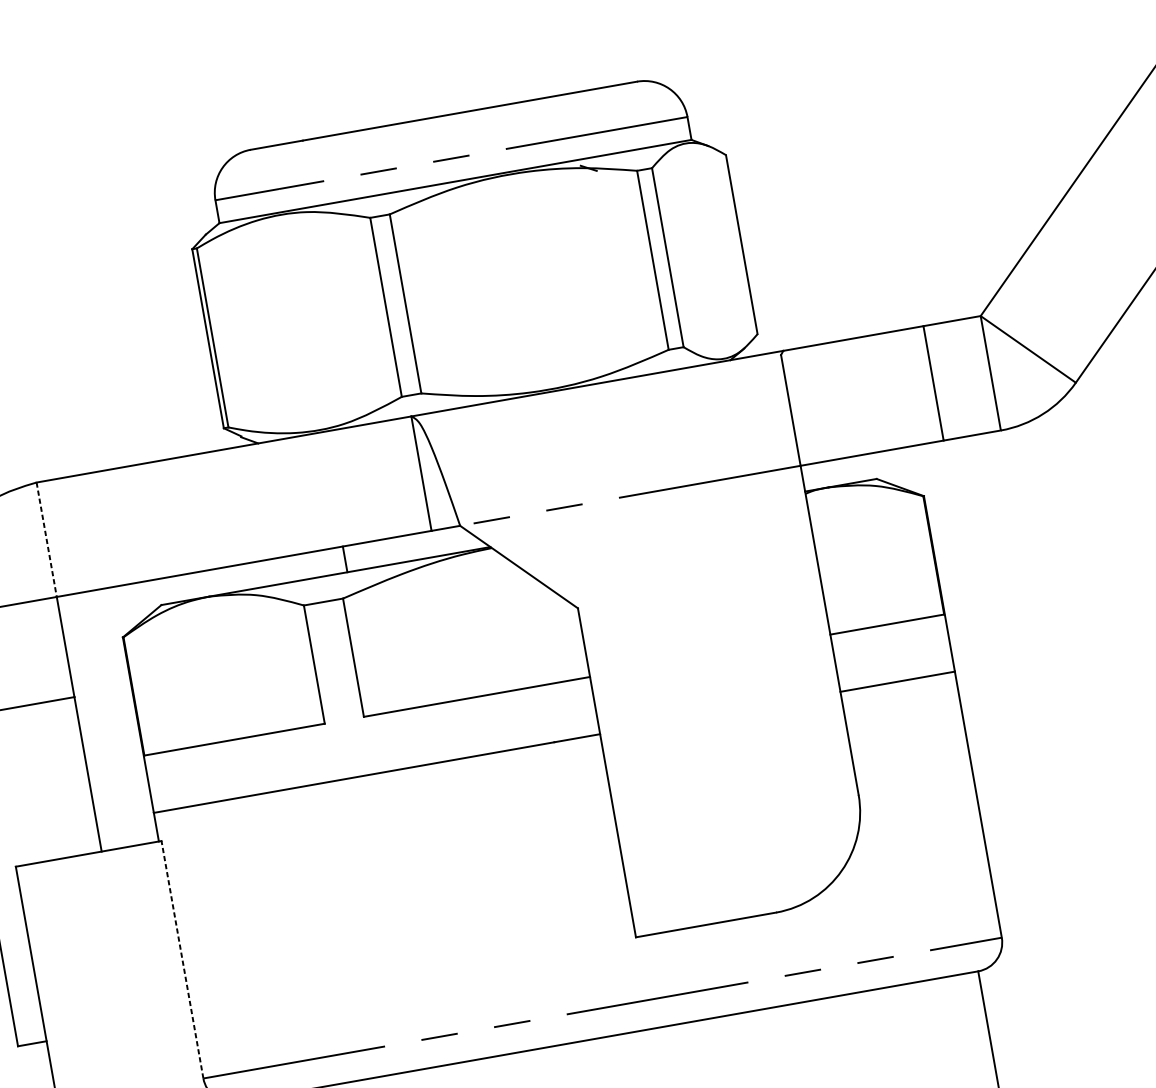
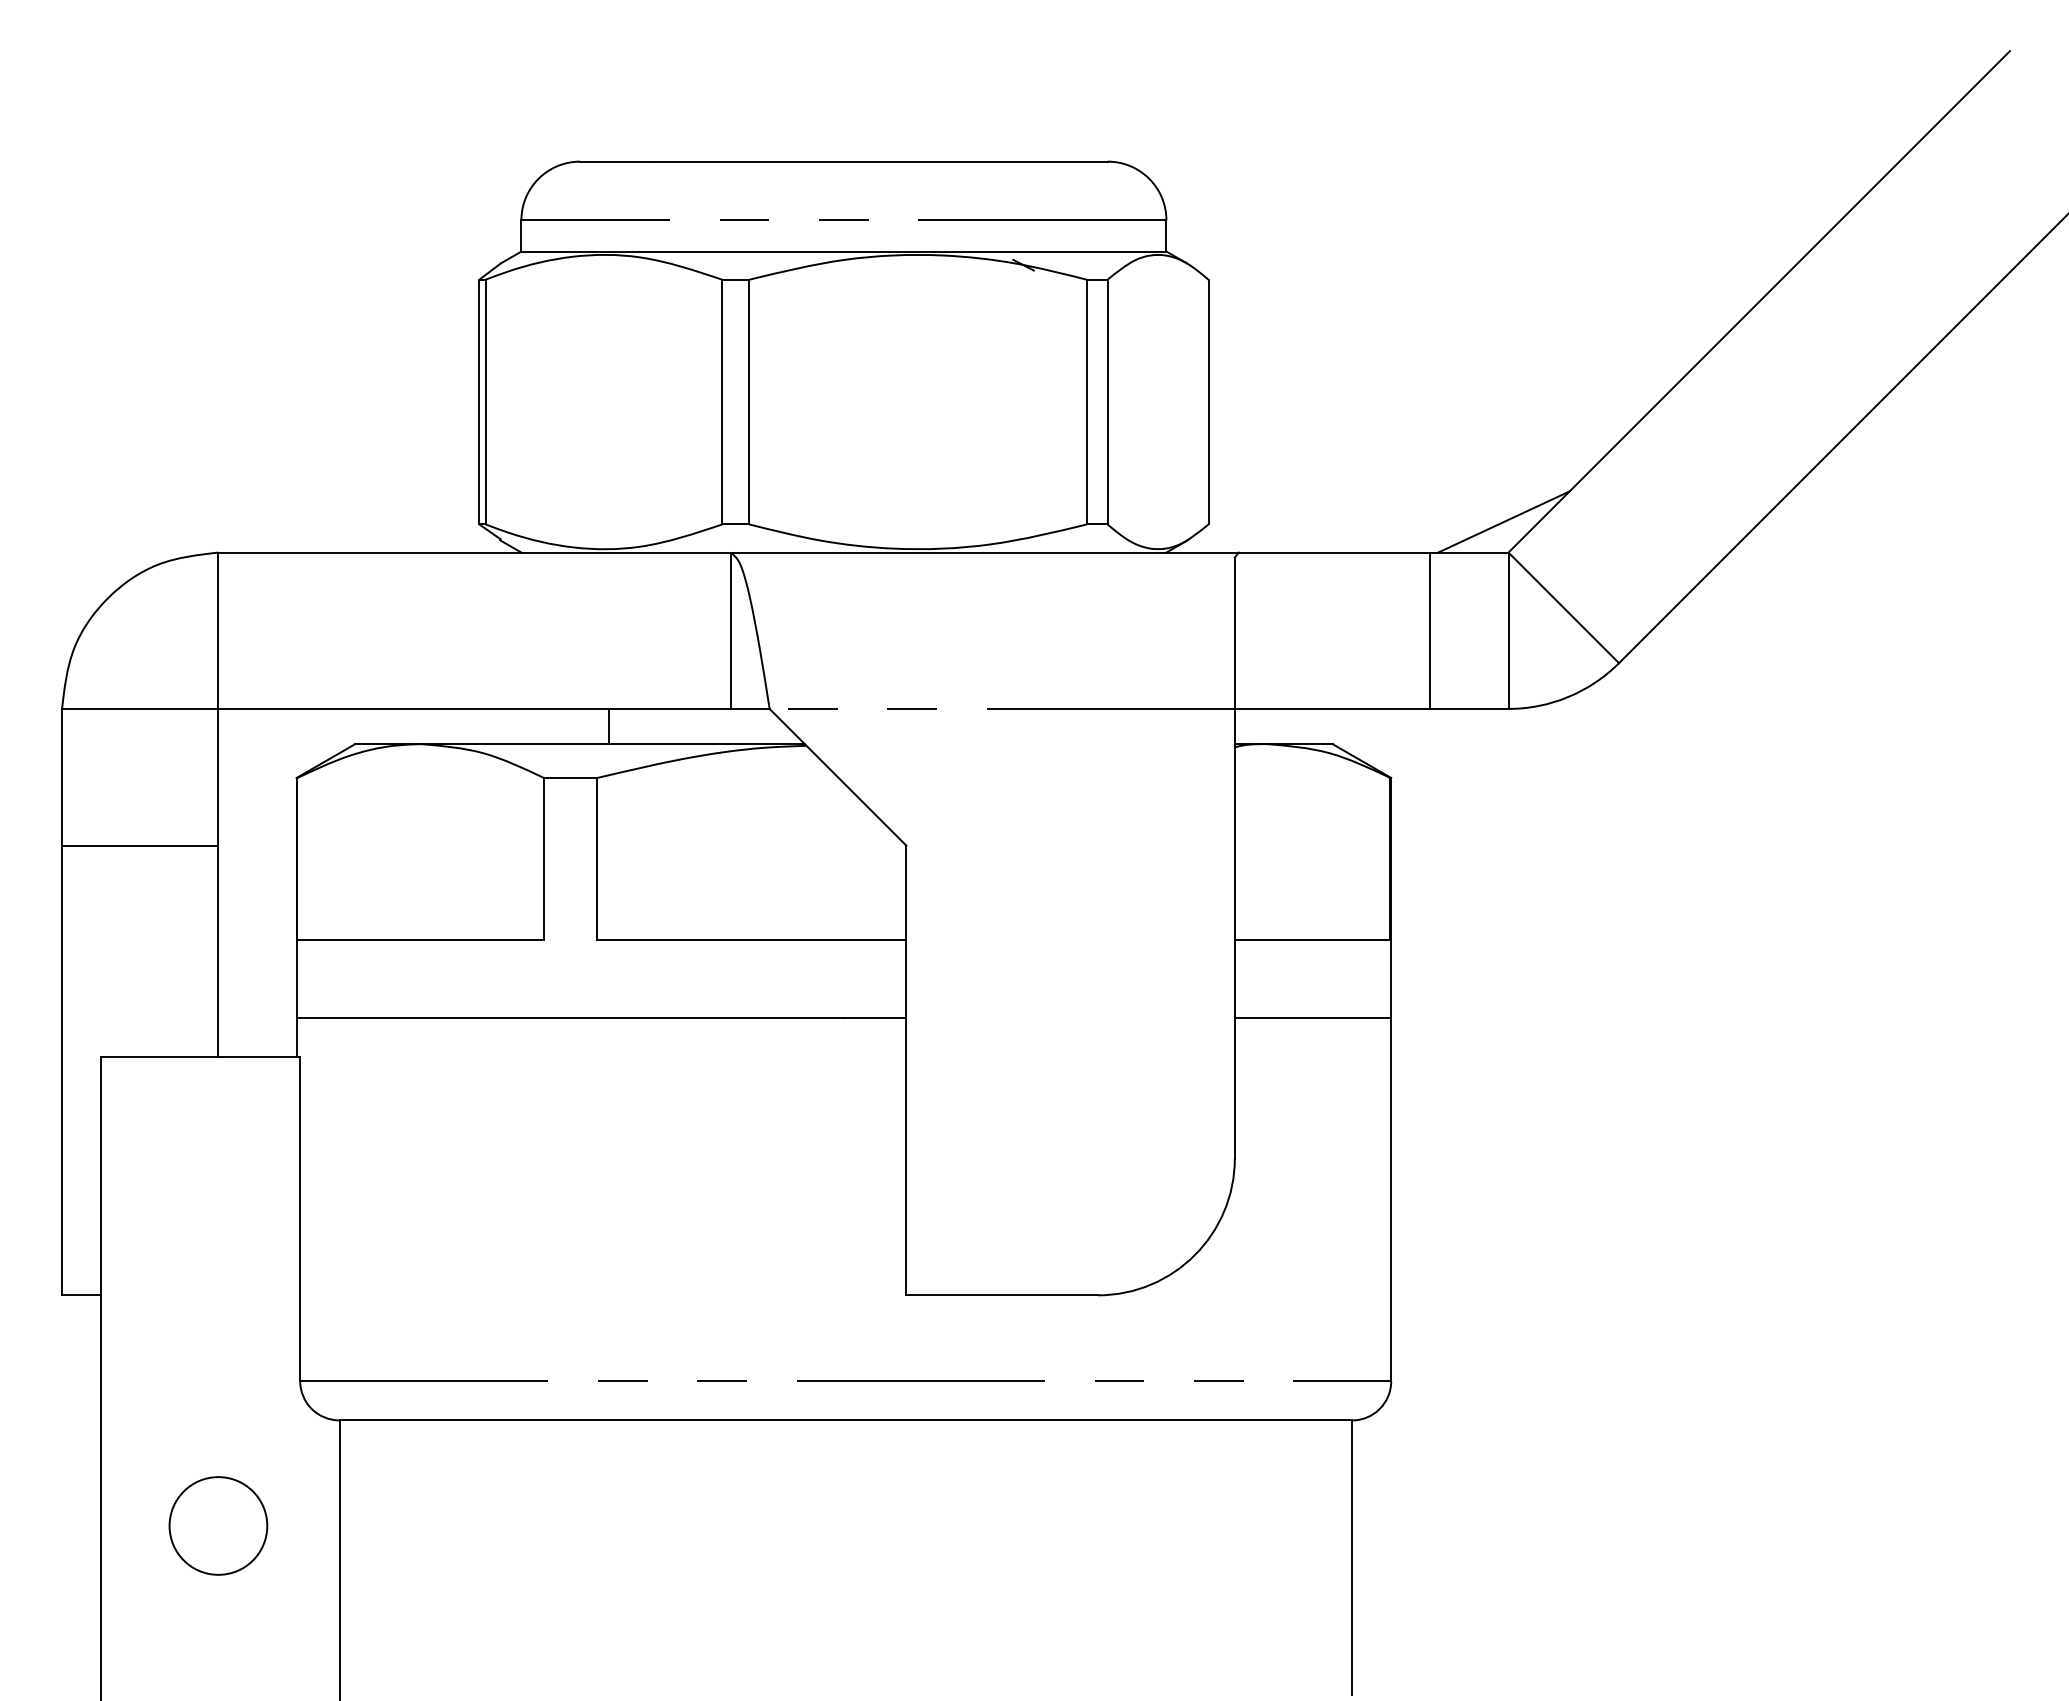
line: (973, 293) -> (1503, 521), added
line: (46, 540) -> (218, 631), dashed -> solid
line: (182, 959) -> (300, 1218), dashed -> solid

